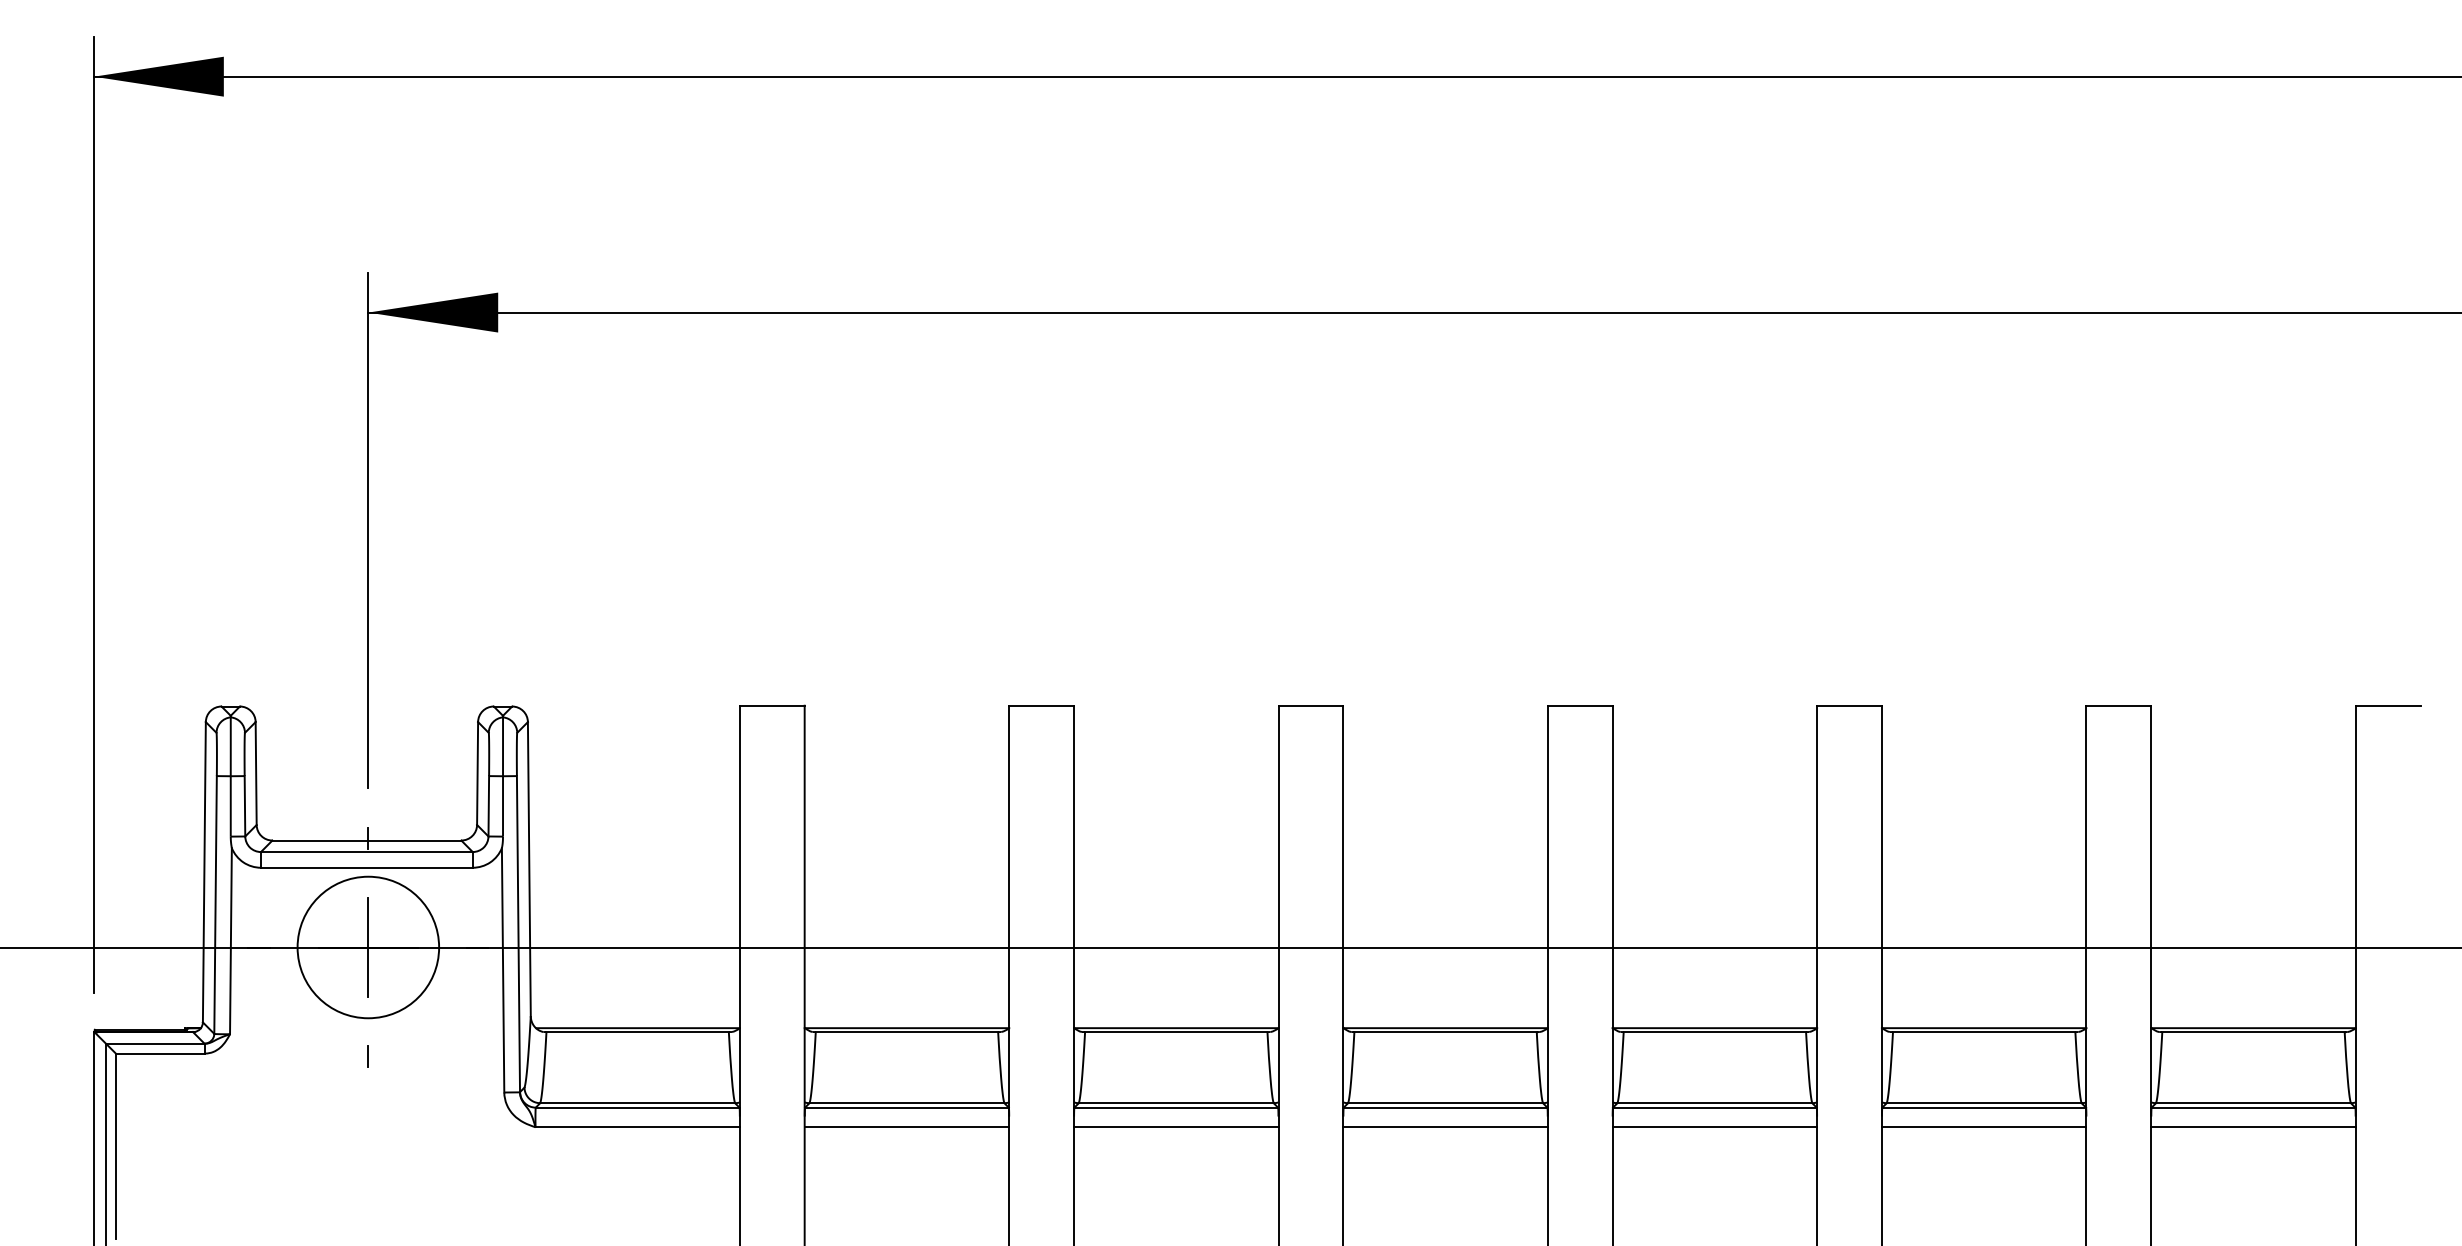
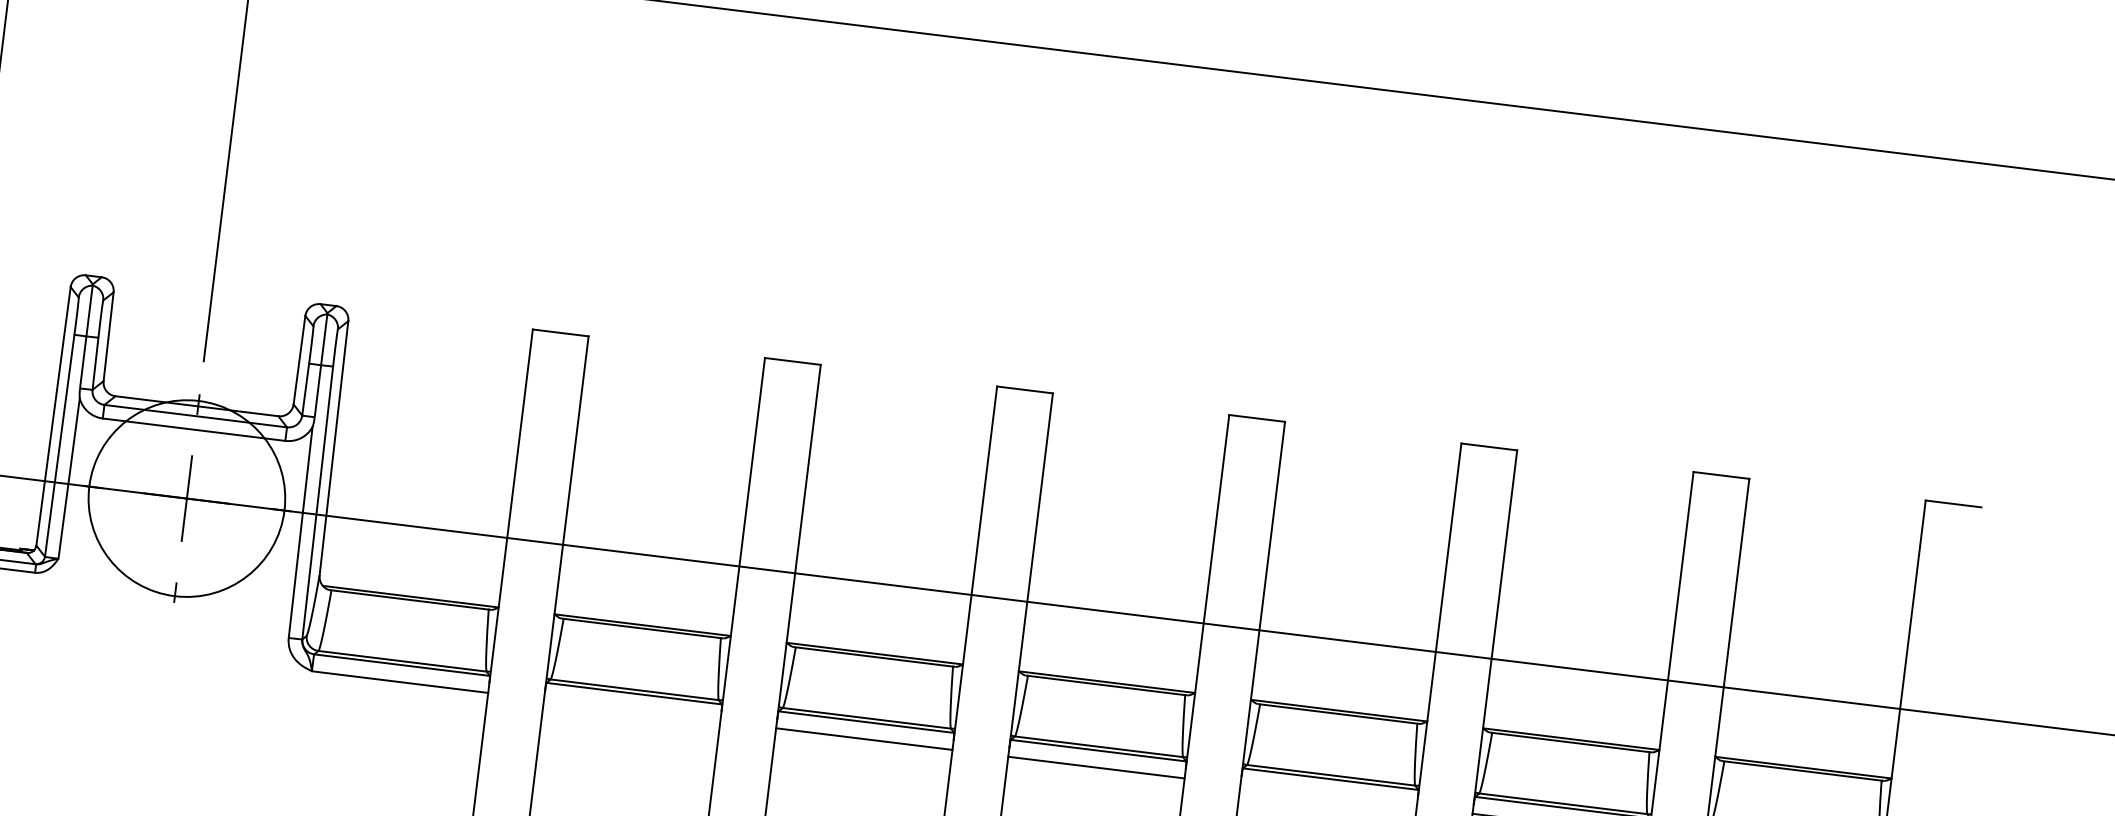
circle: (368, 947) -> (187, 498), size x1.6
line: (906, 1127) -> (631, 710), removed
line: (1714, 1127) -> (1328, 796), removed

